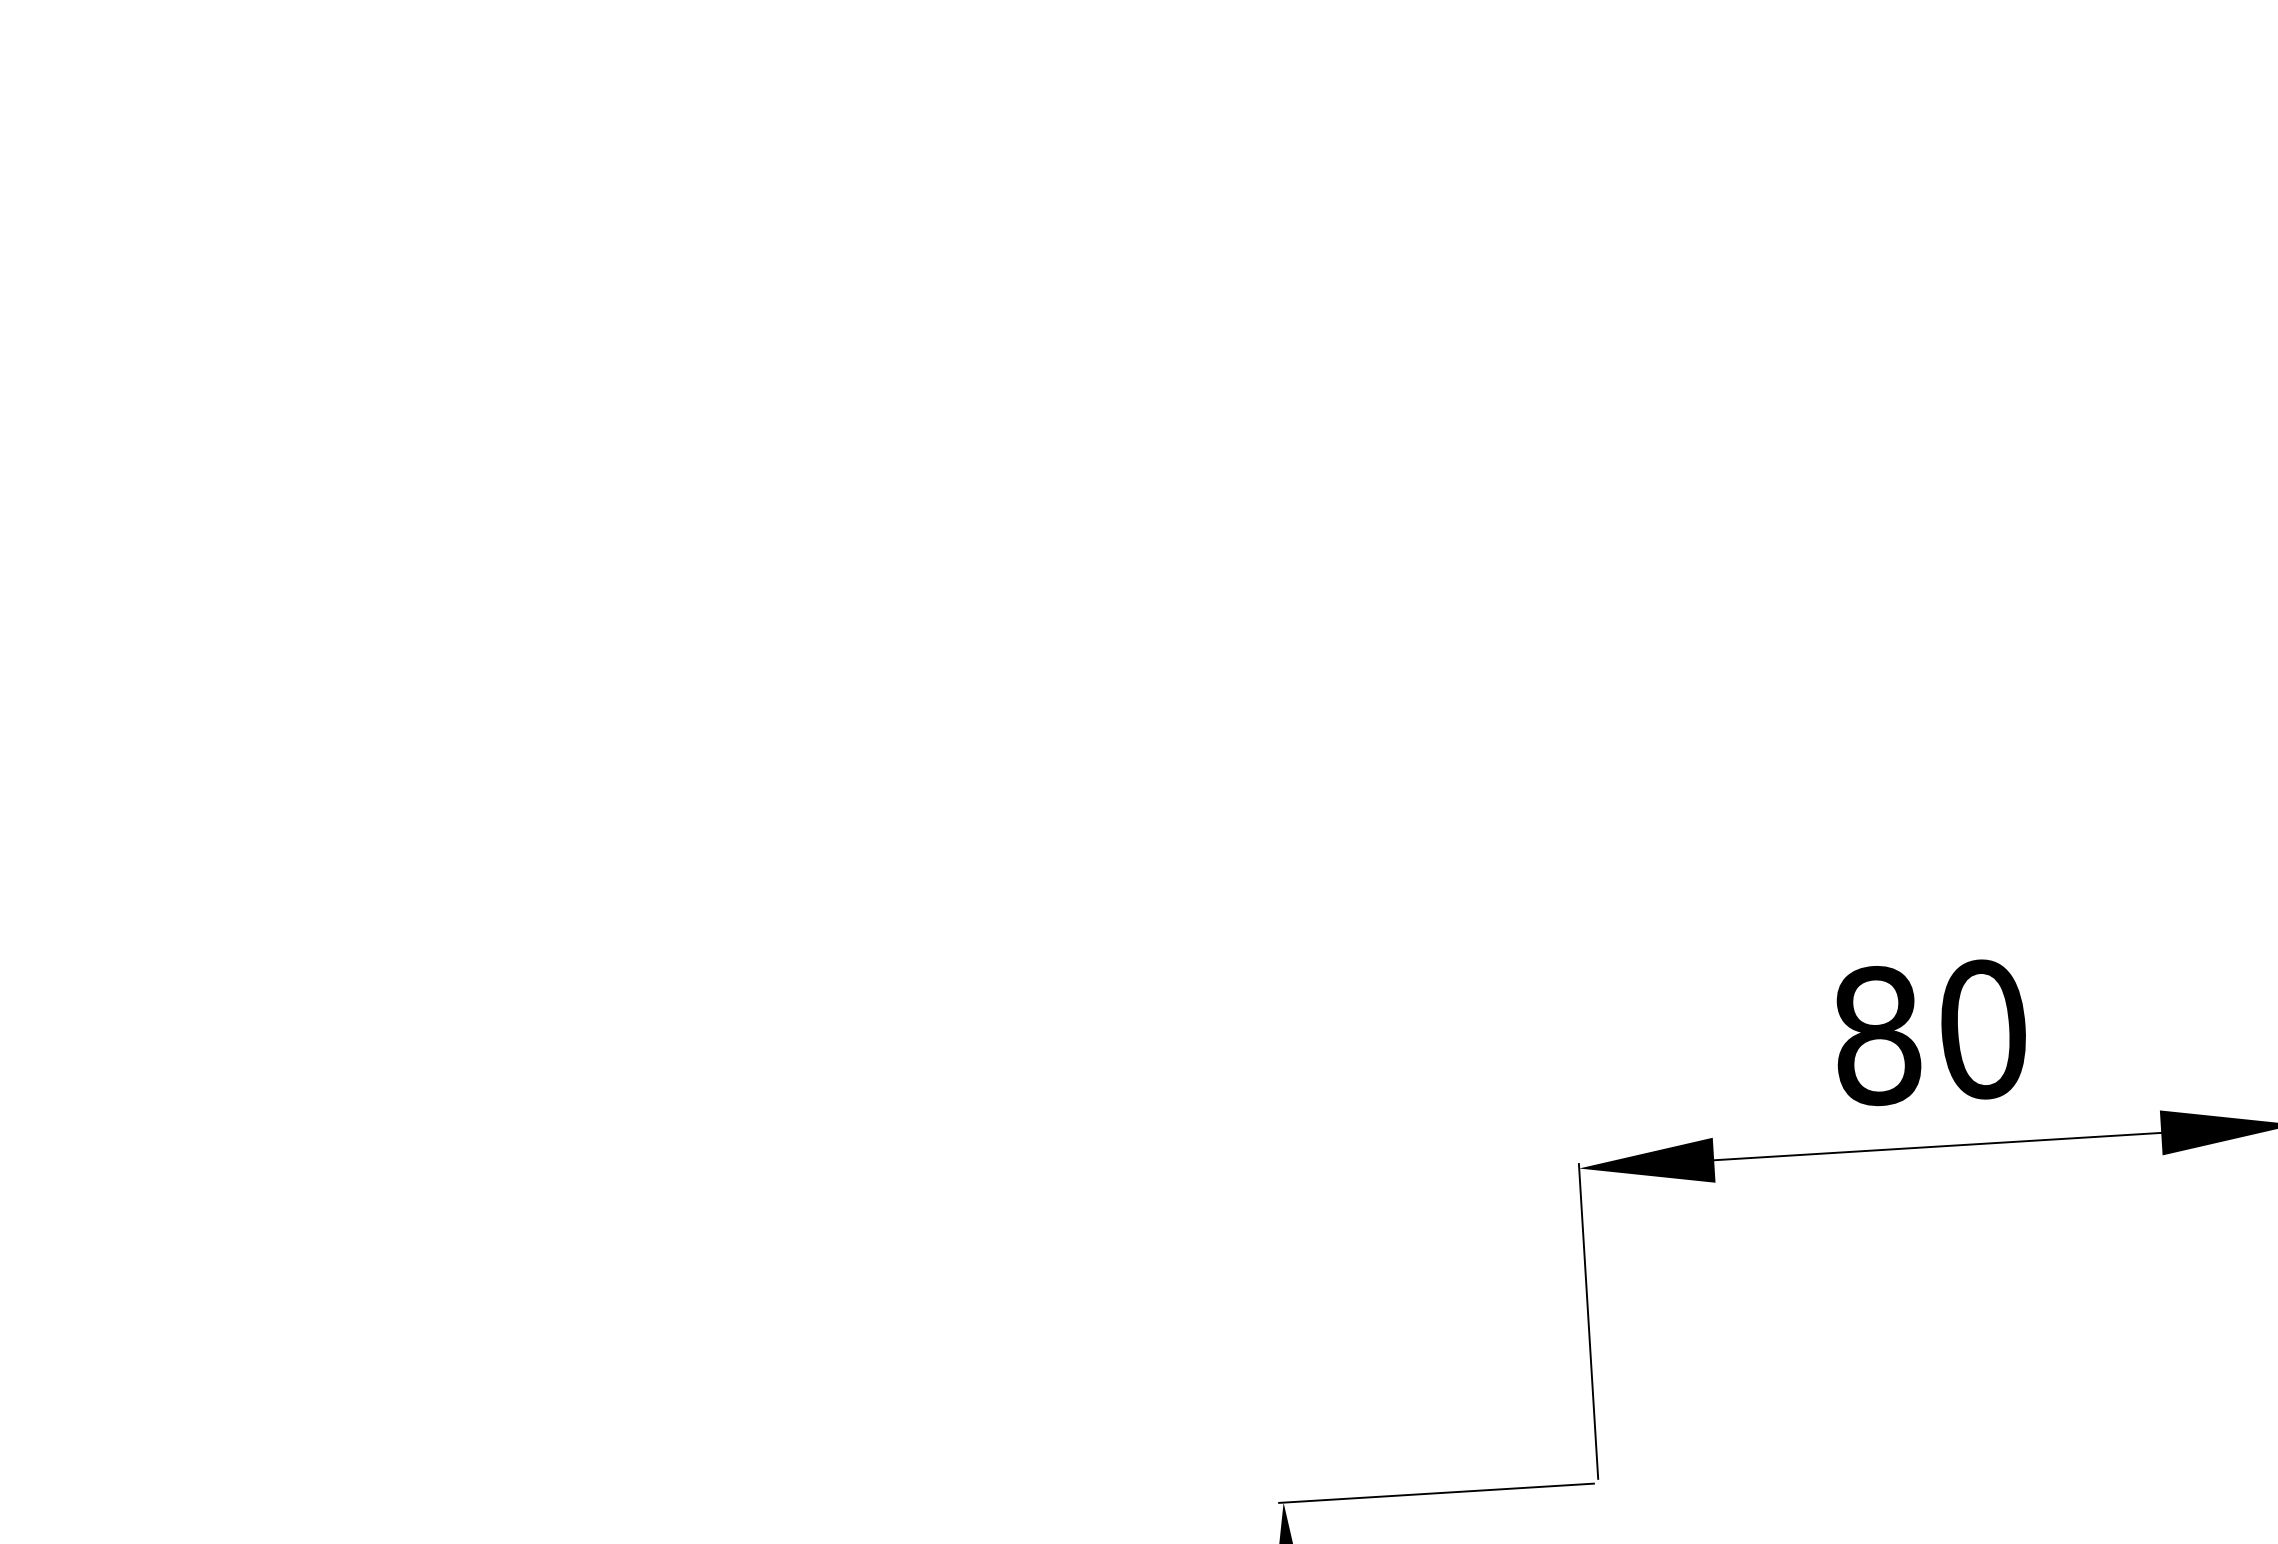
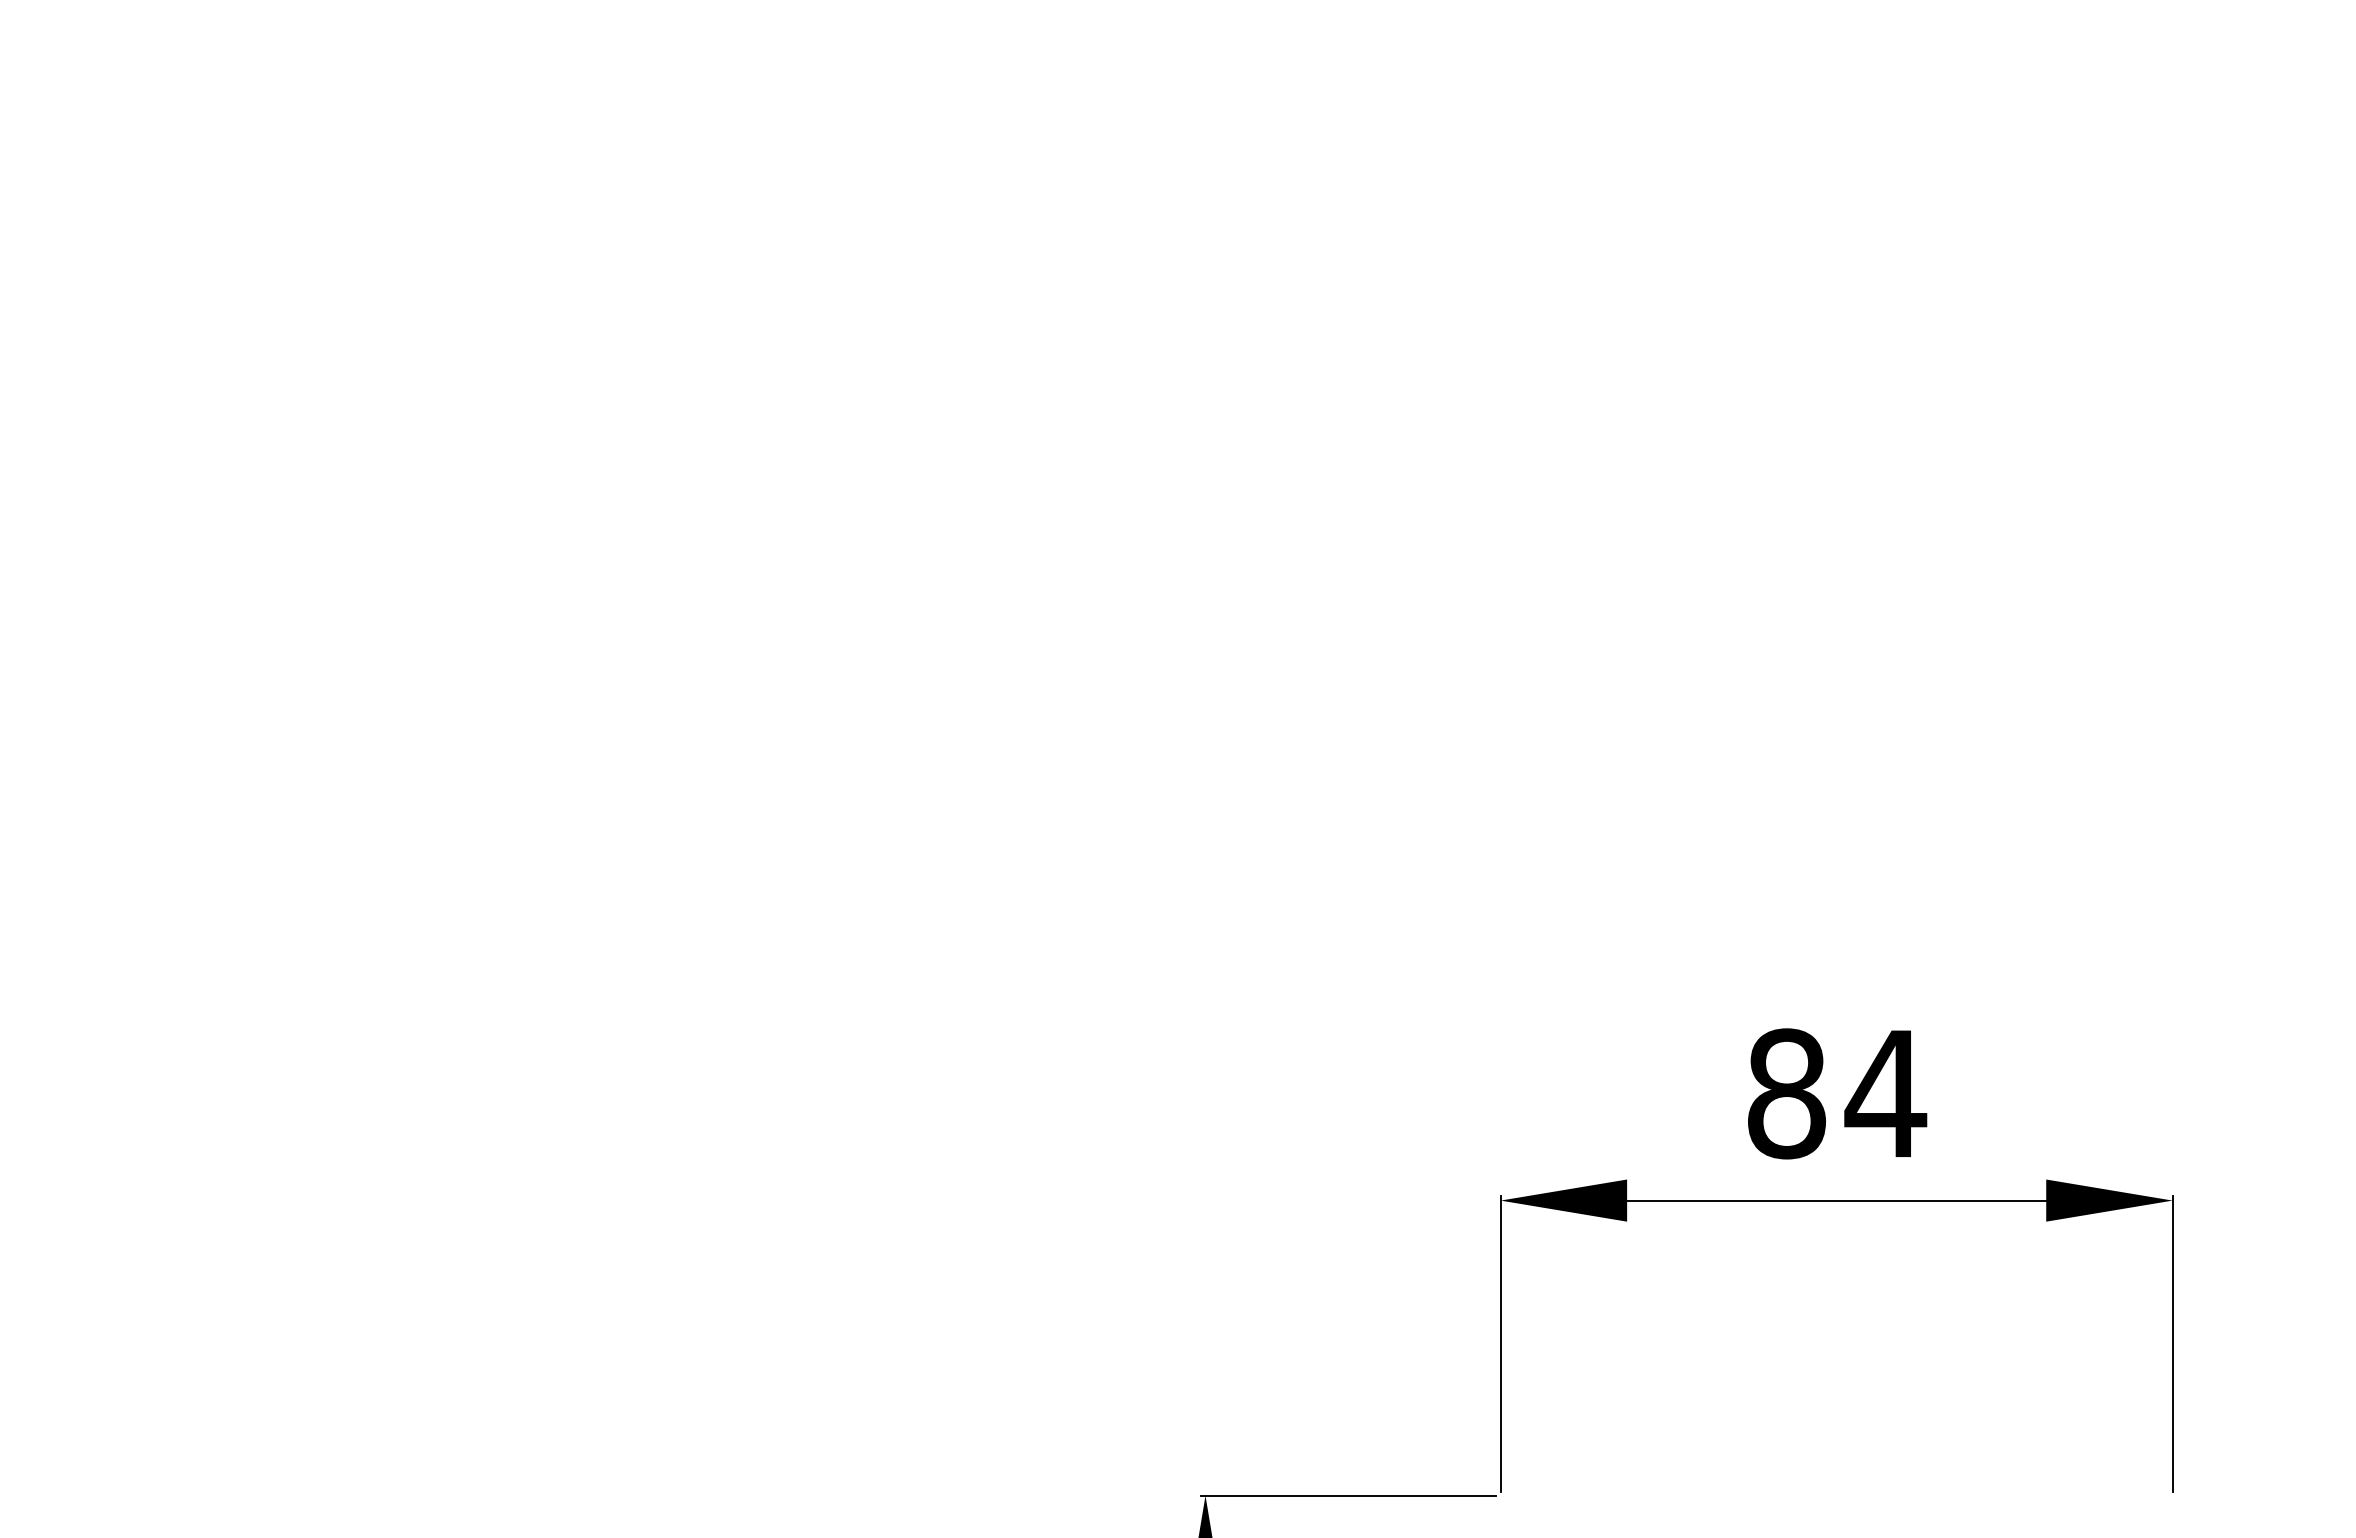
text: (1982, 1029) -> (1885, 1093), 80 -> 84

